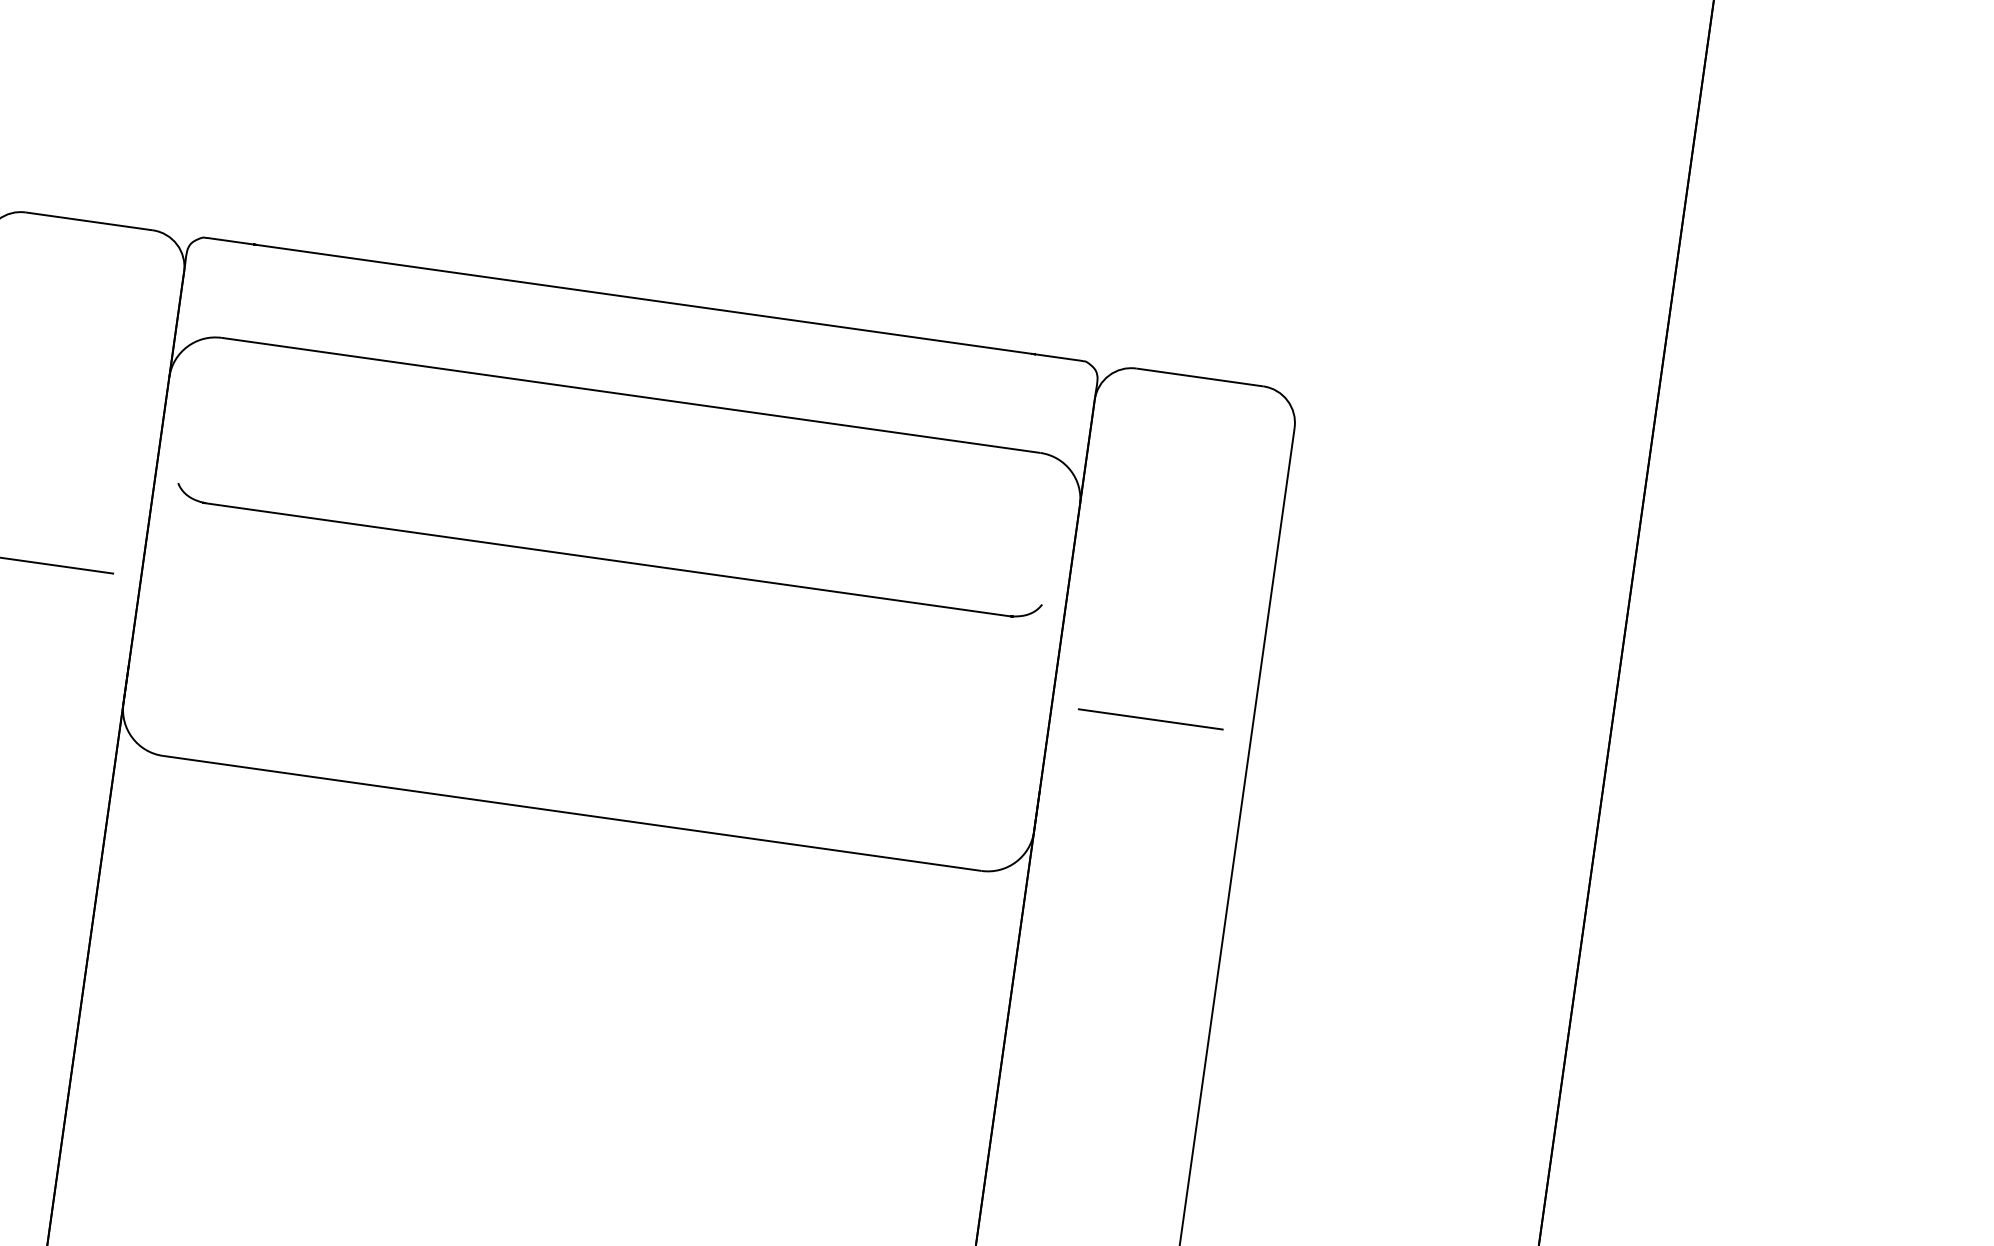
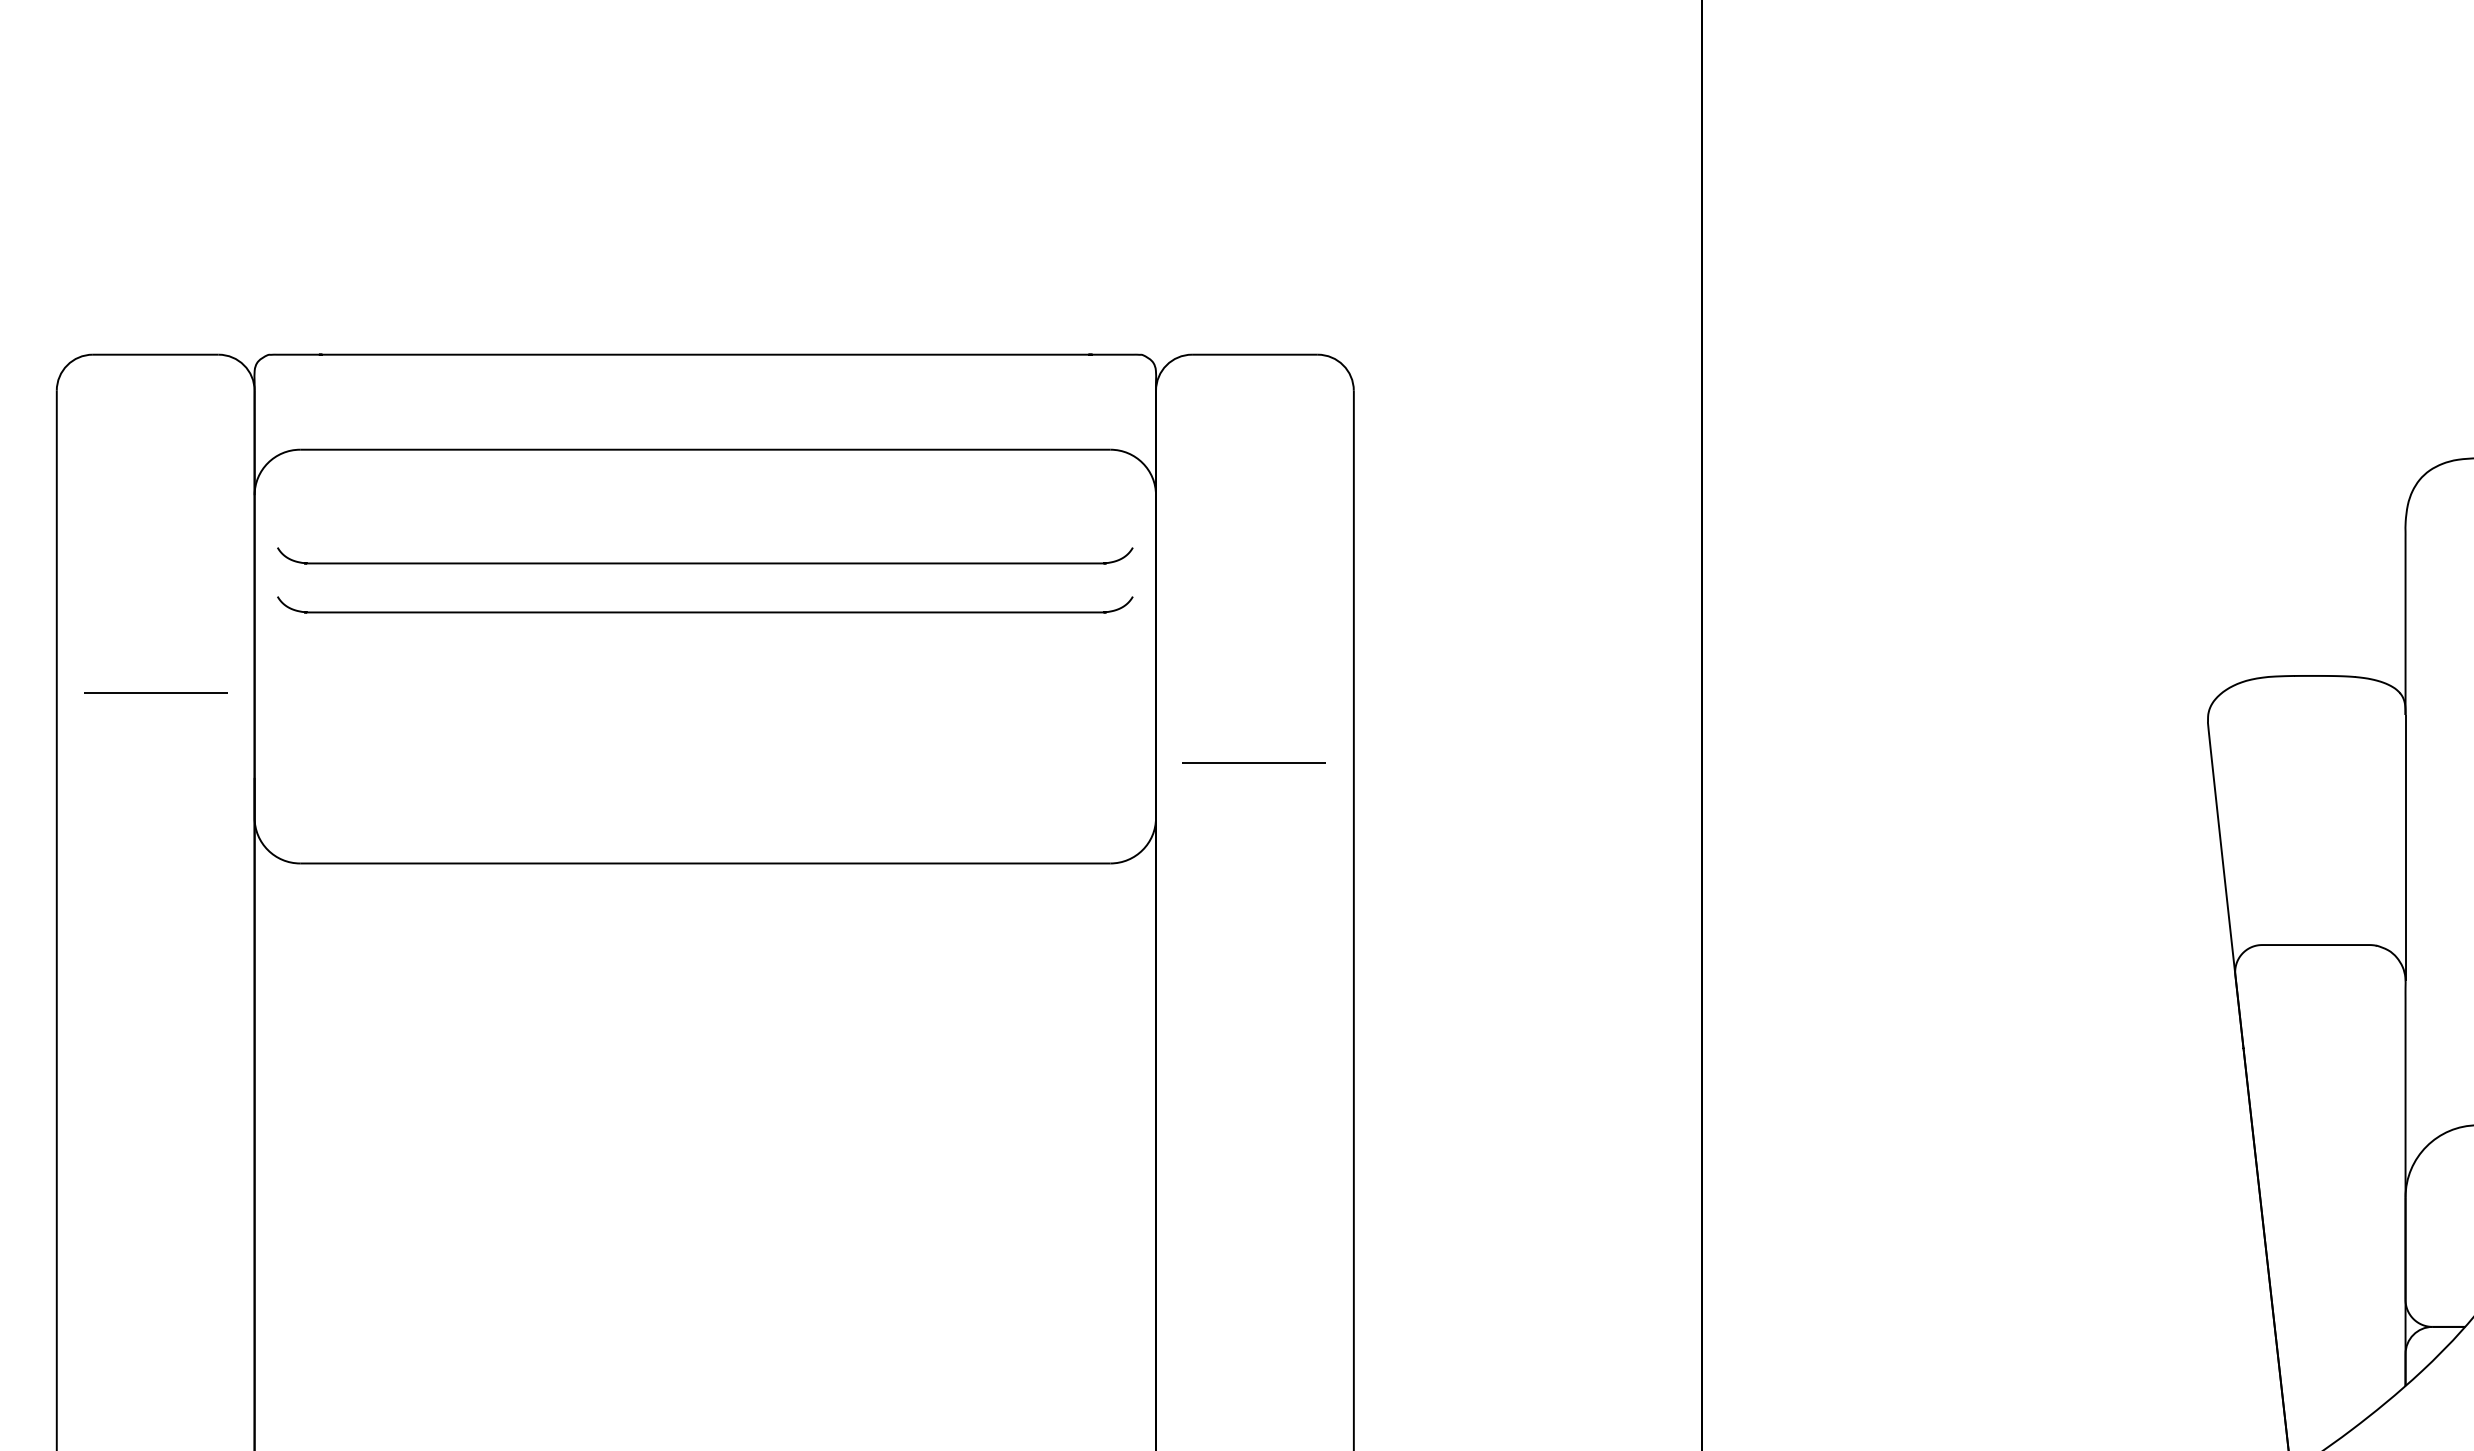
curve: (615, 509) -> (705, 562), added
line: (1150, 718) -> (1253, 762), moved

